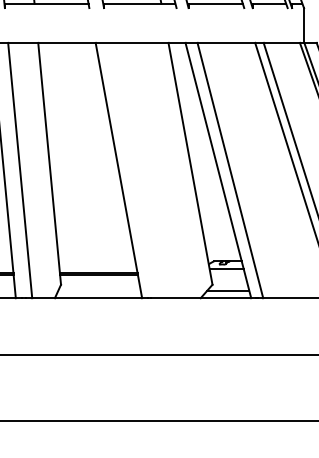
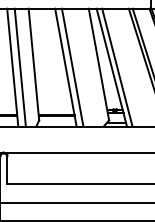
line: (133, 170) -> (72, 67), added

